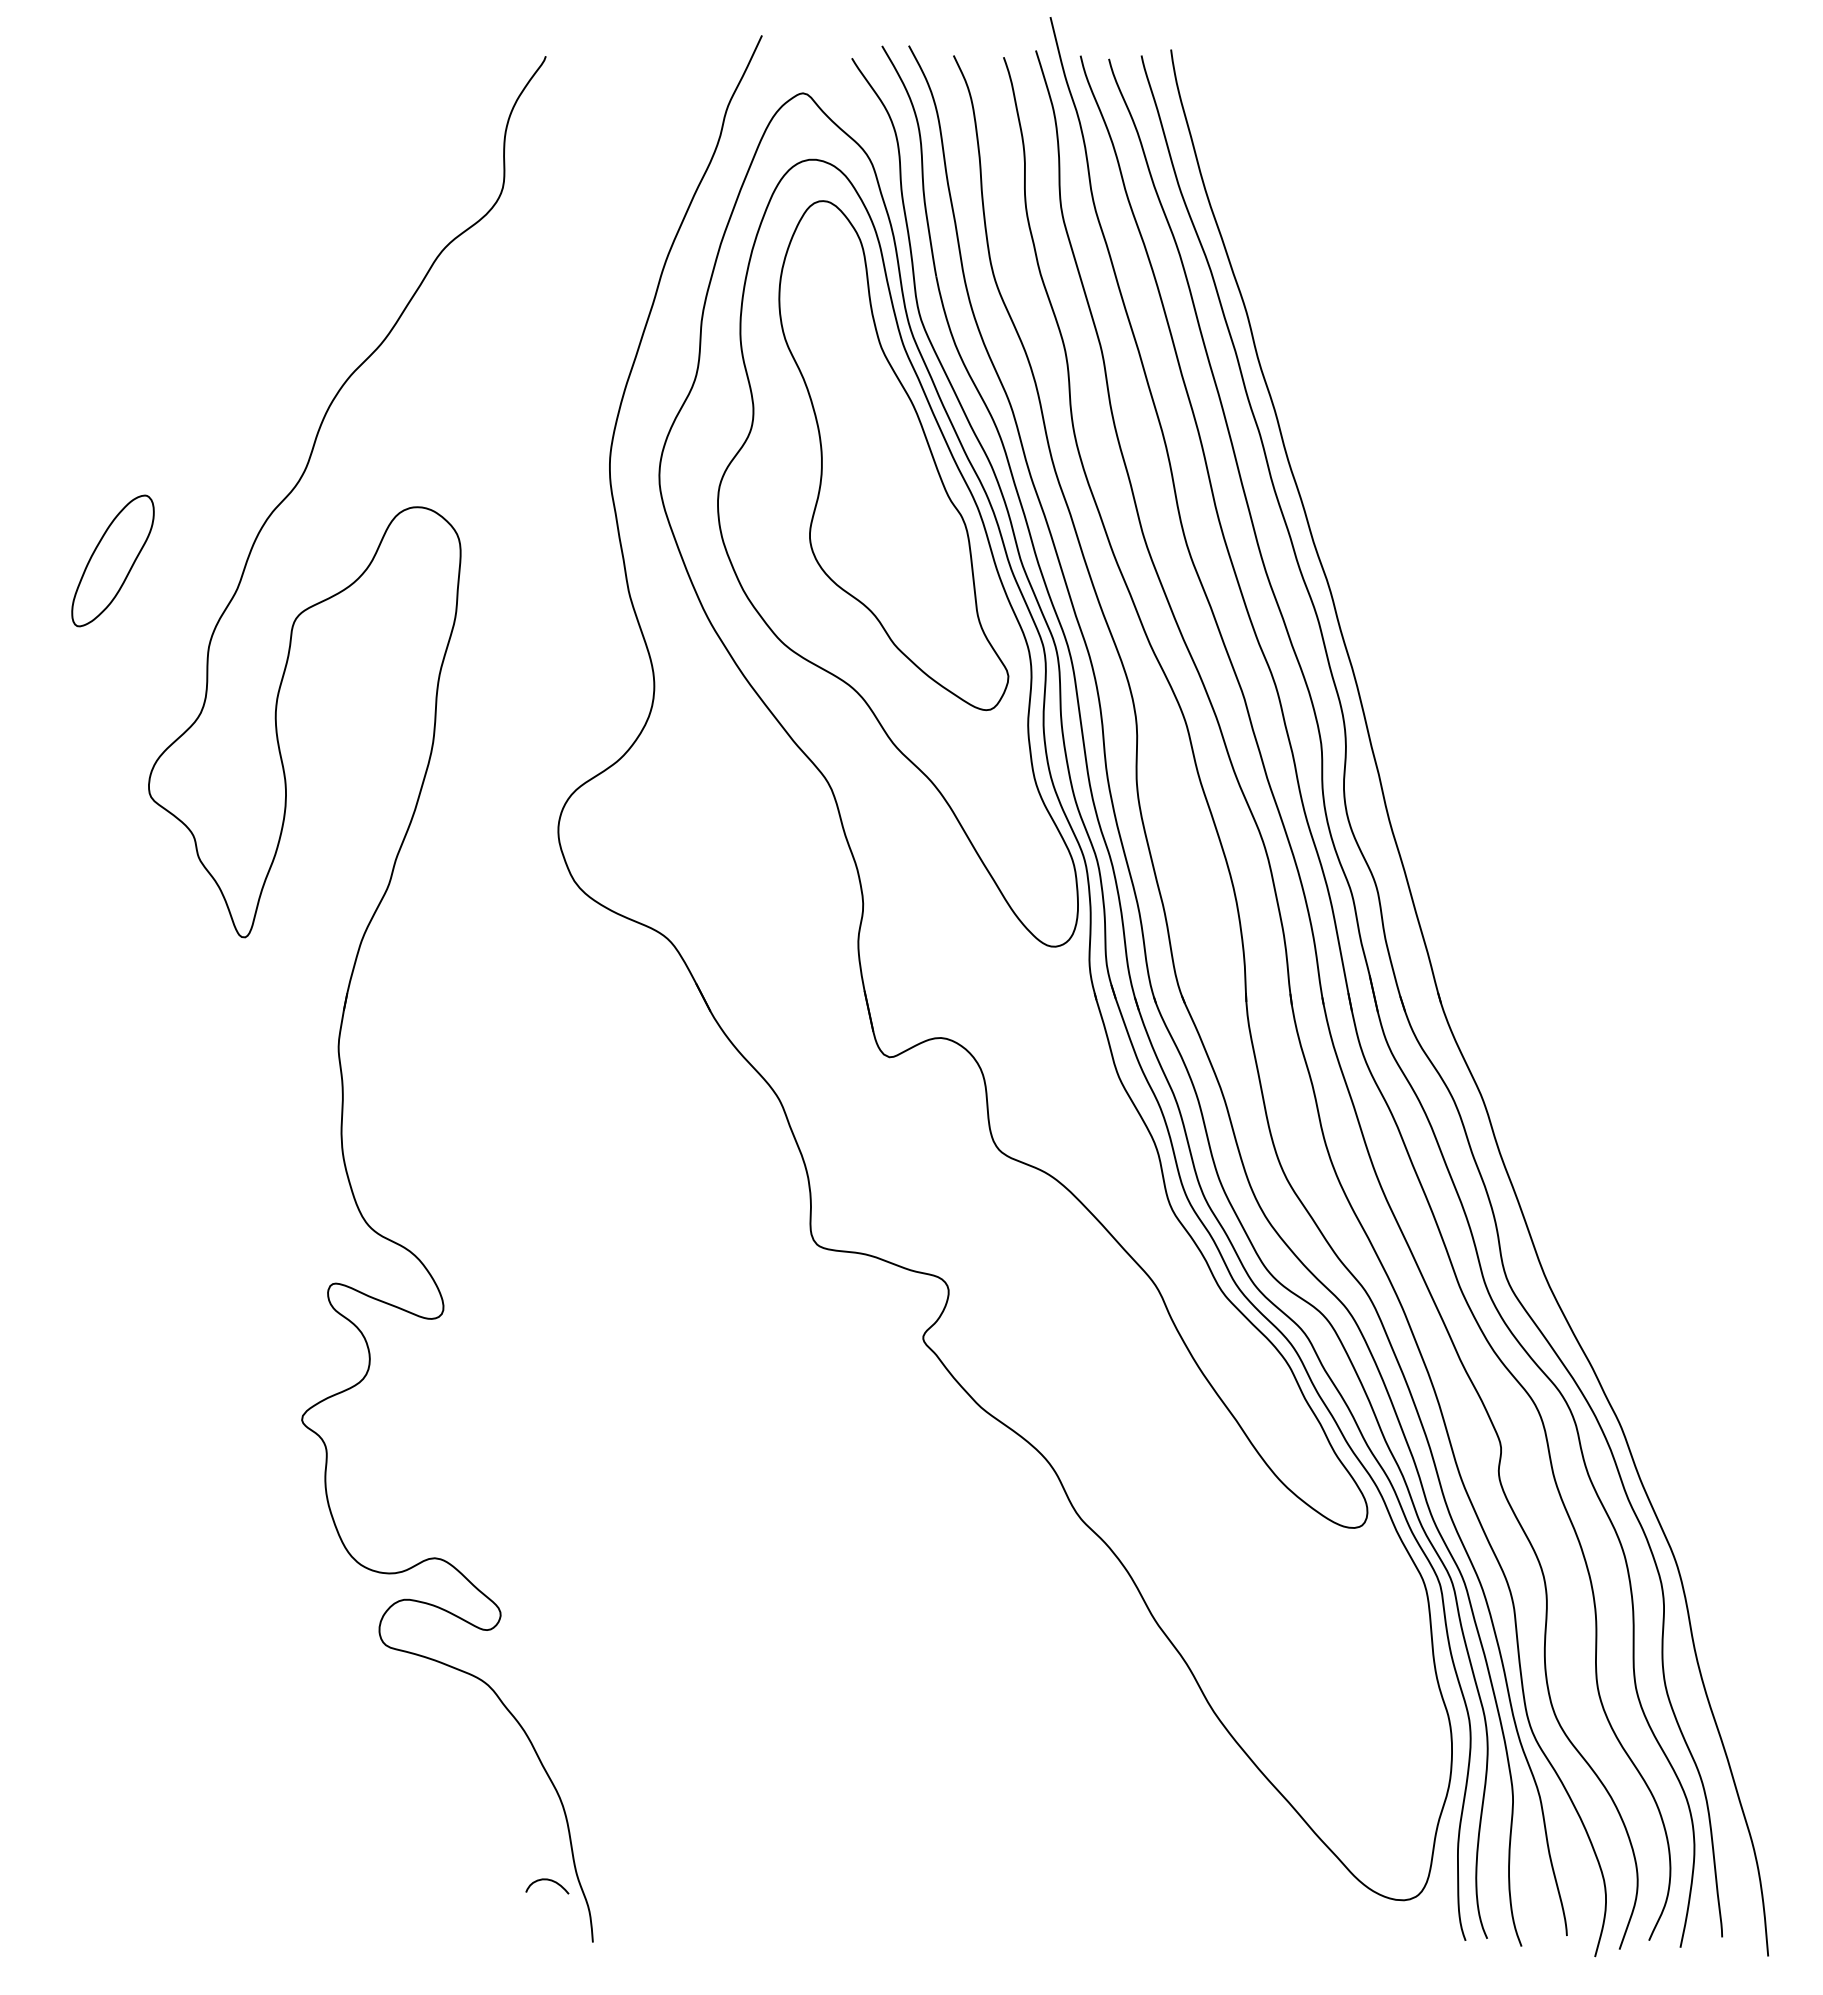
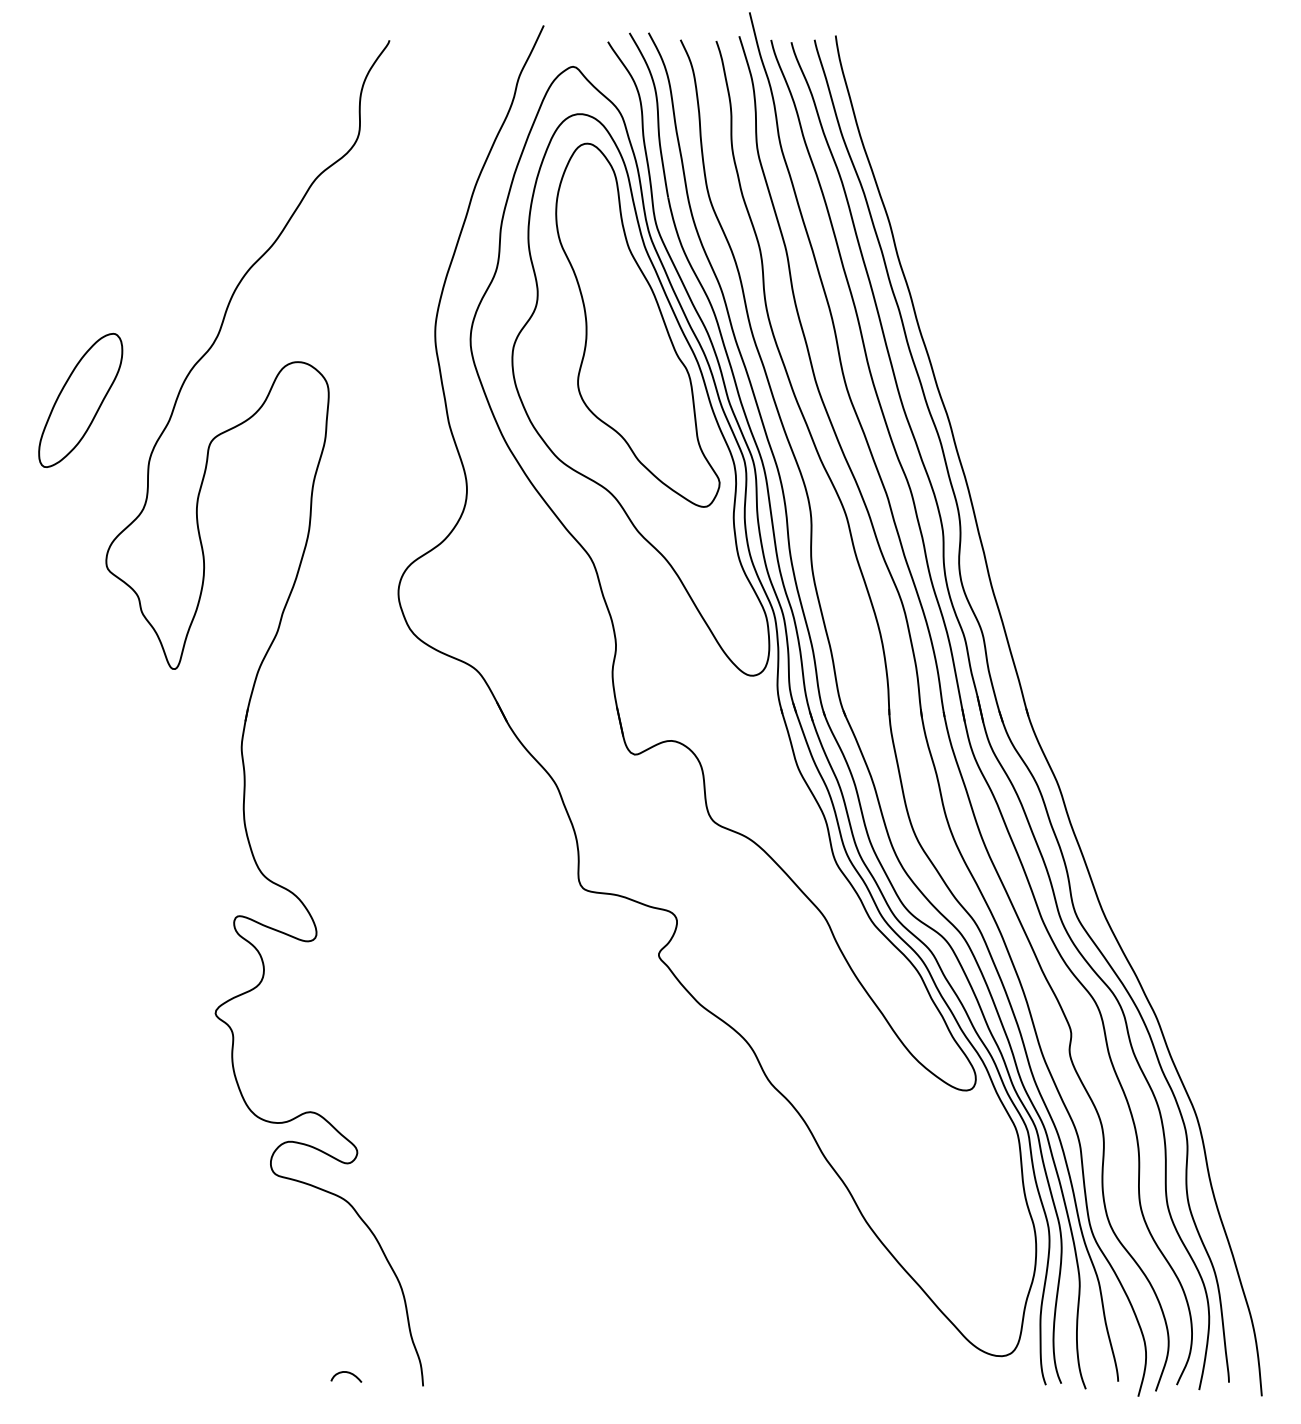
part: (112, 560) -> (80, 400), size x1.43
curve: (550, 1881) -> (348, 1373), moved

